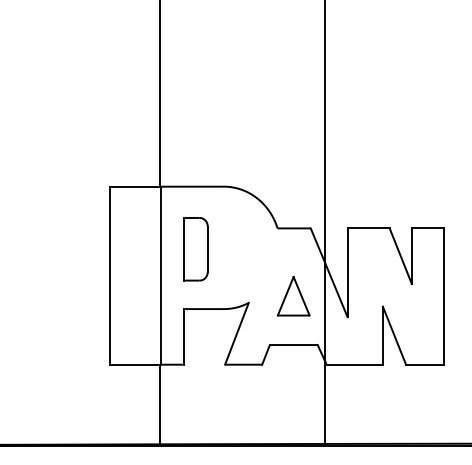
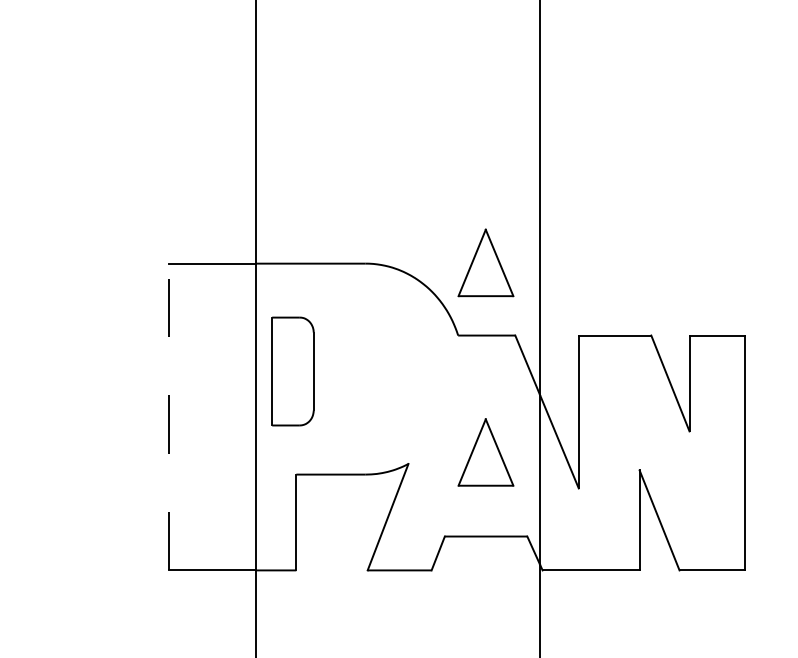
part: (293, 185) -> (485, 261), added
part: (195, 249) -> (292, 371), moved
line: (109, 275) -> (168, 416), solid -> dashed

